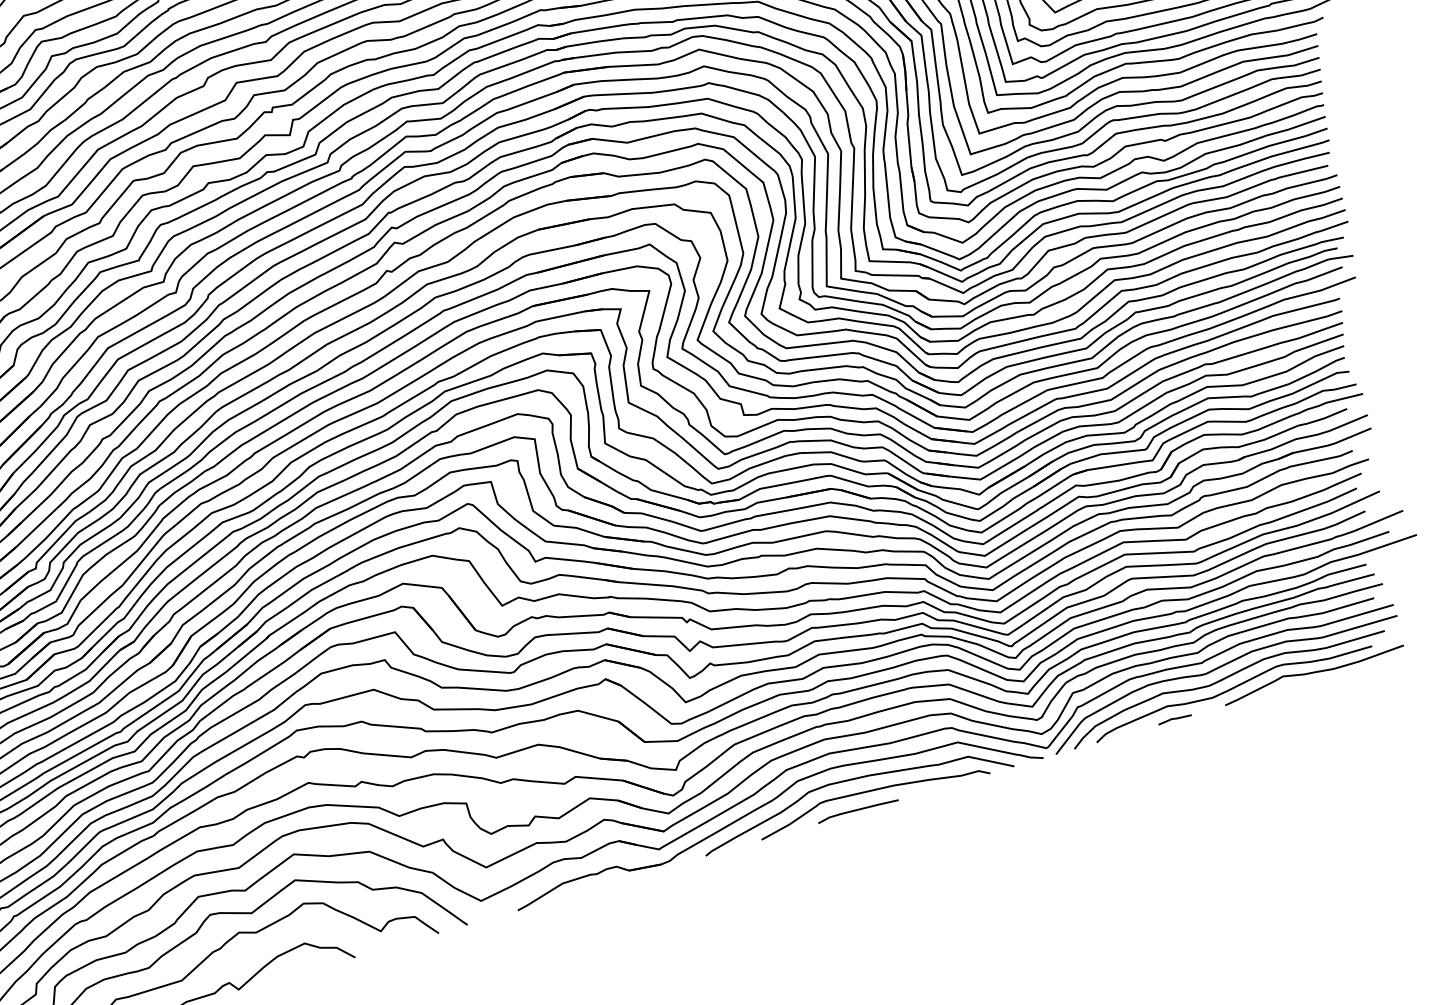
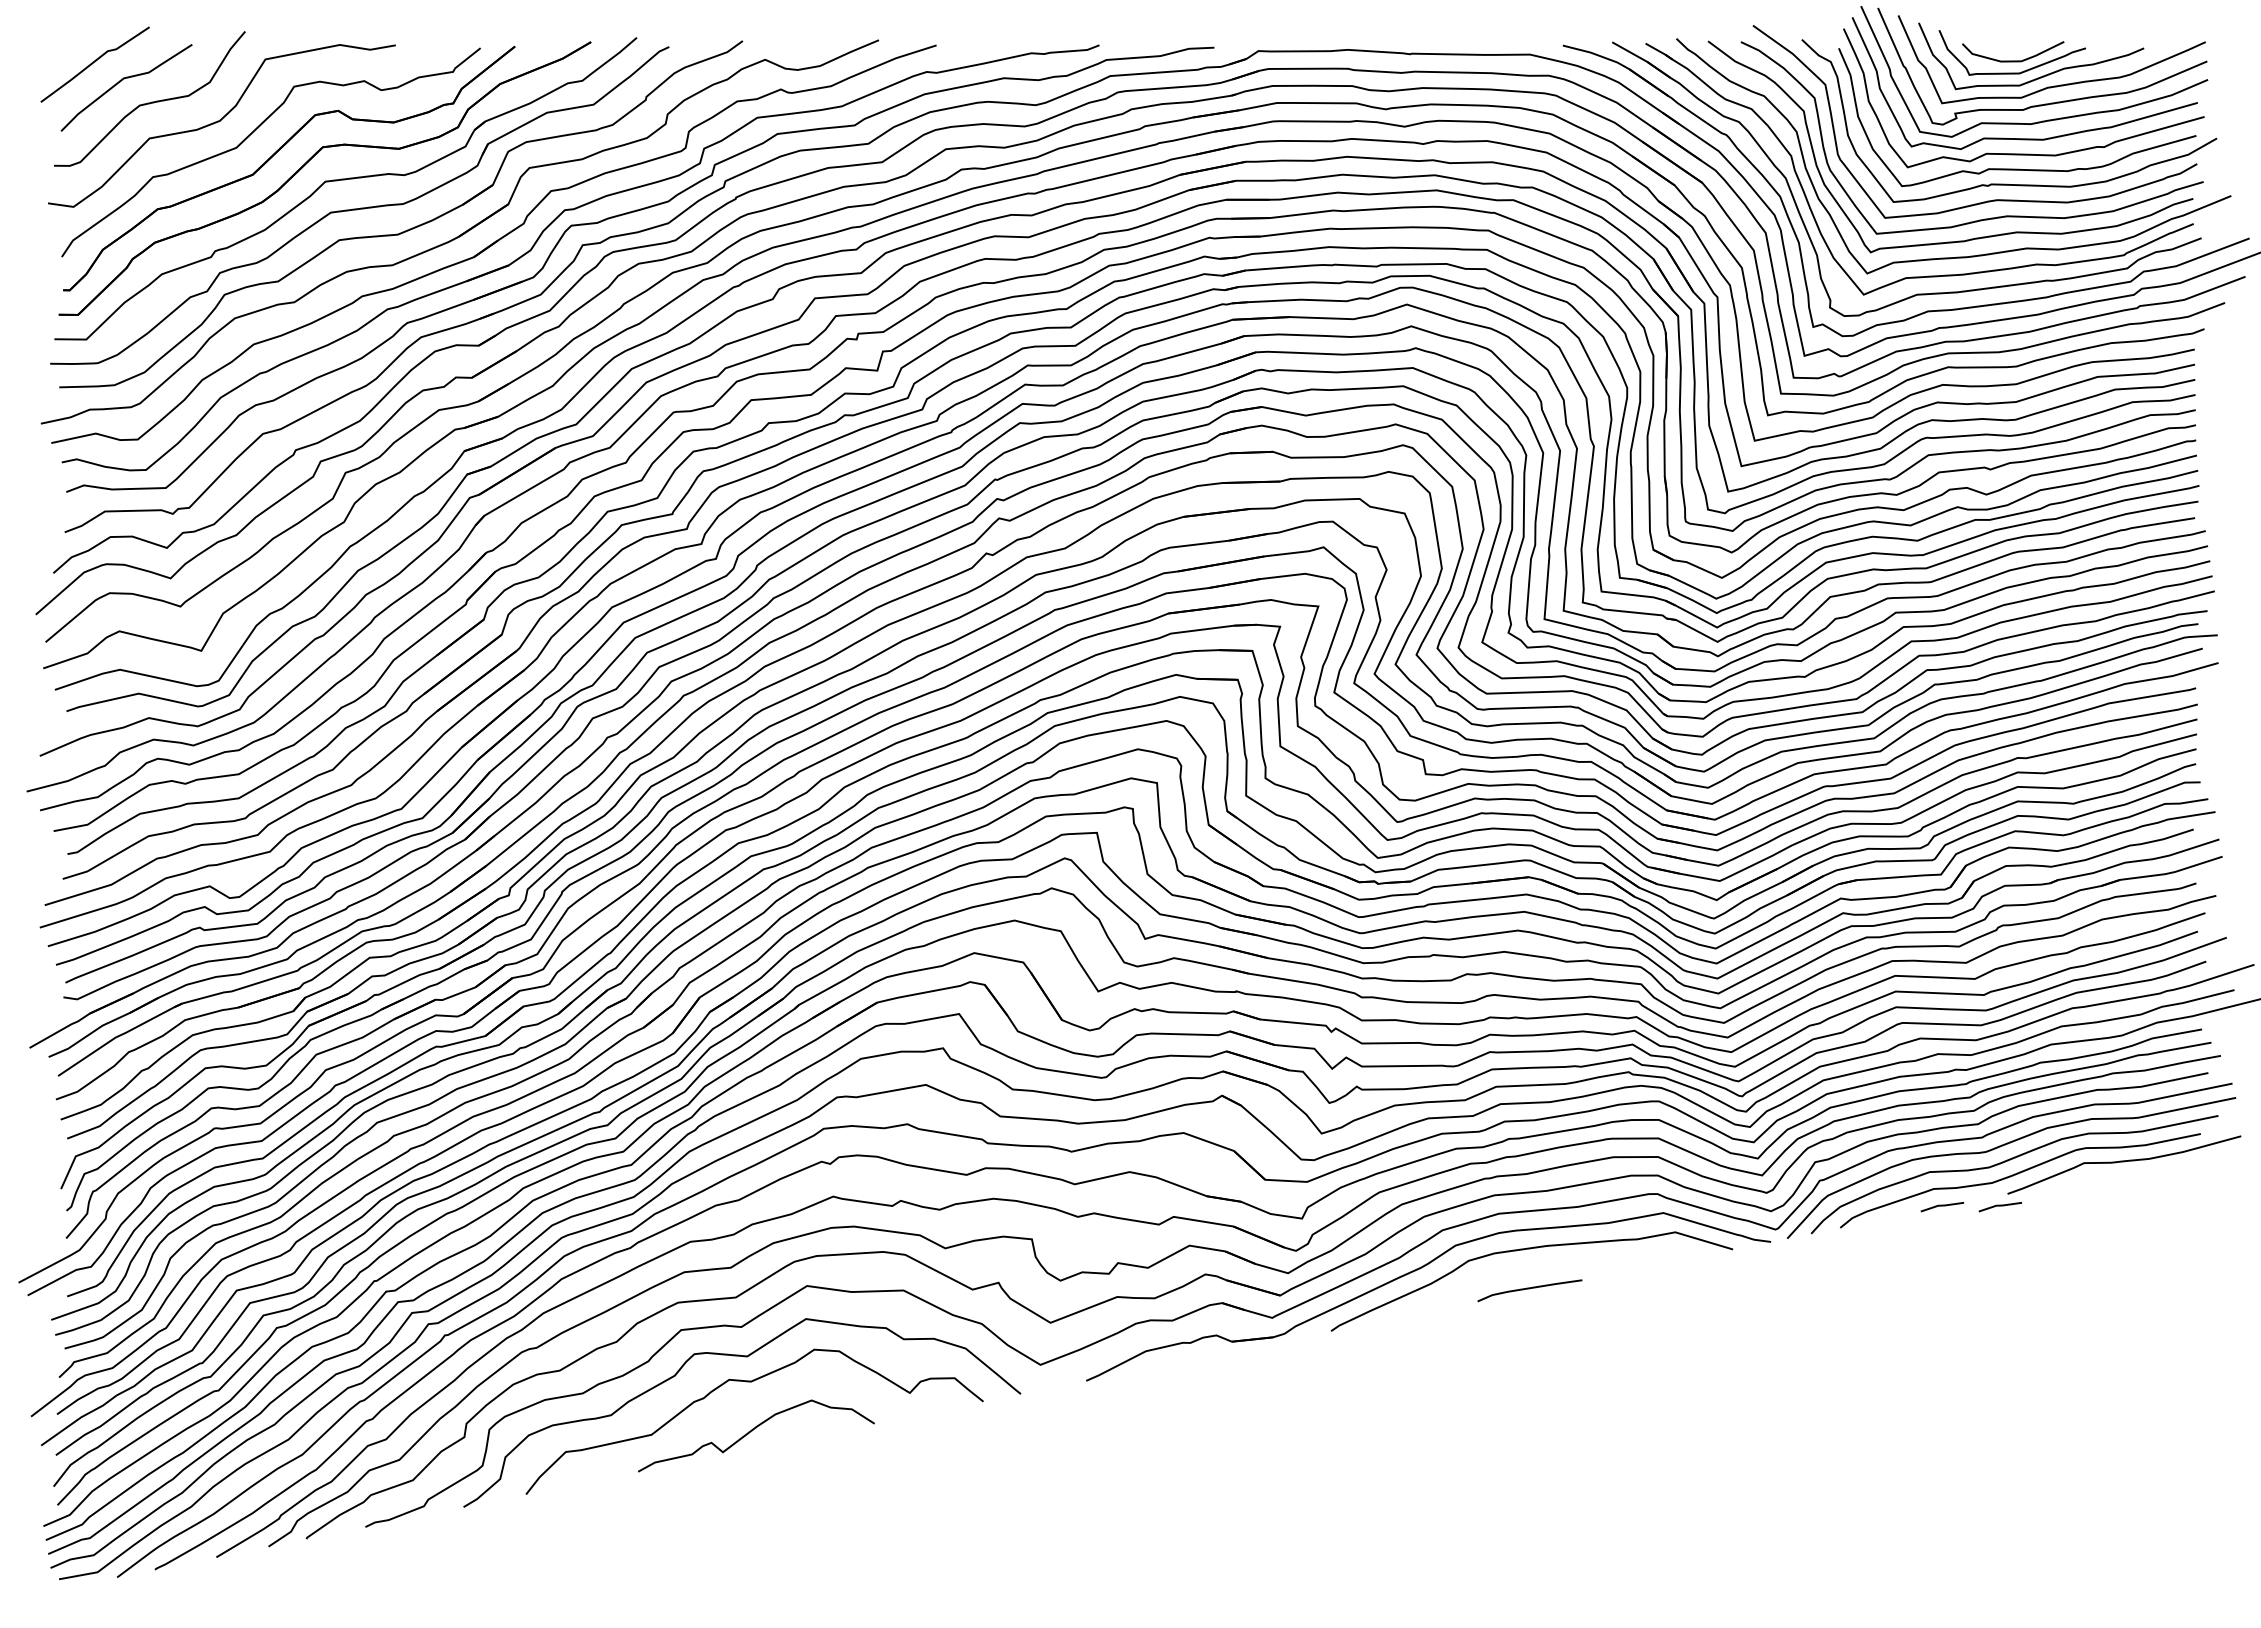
line: (1220, 715) -> (2000, 1206), added
curve: (872, 791) -> (1549, 1266), removed

